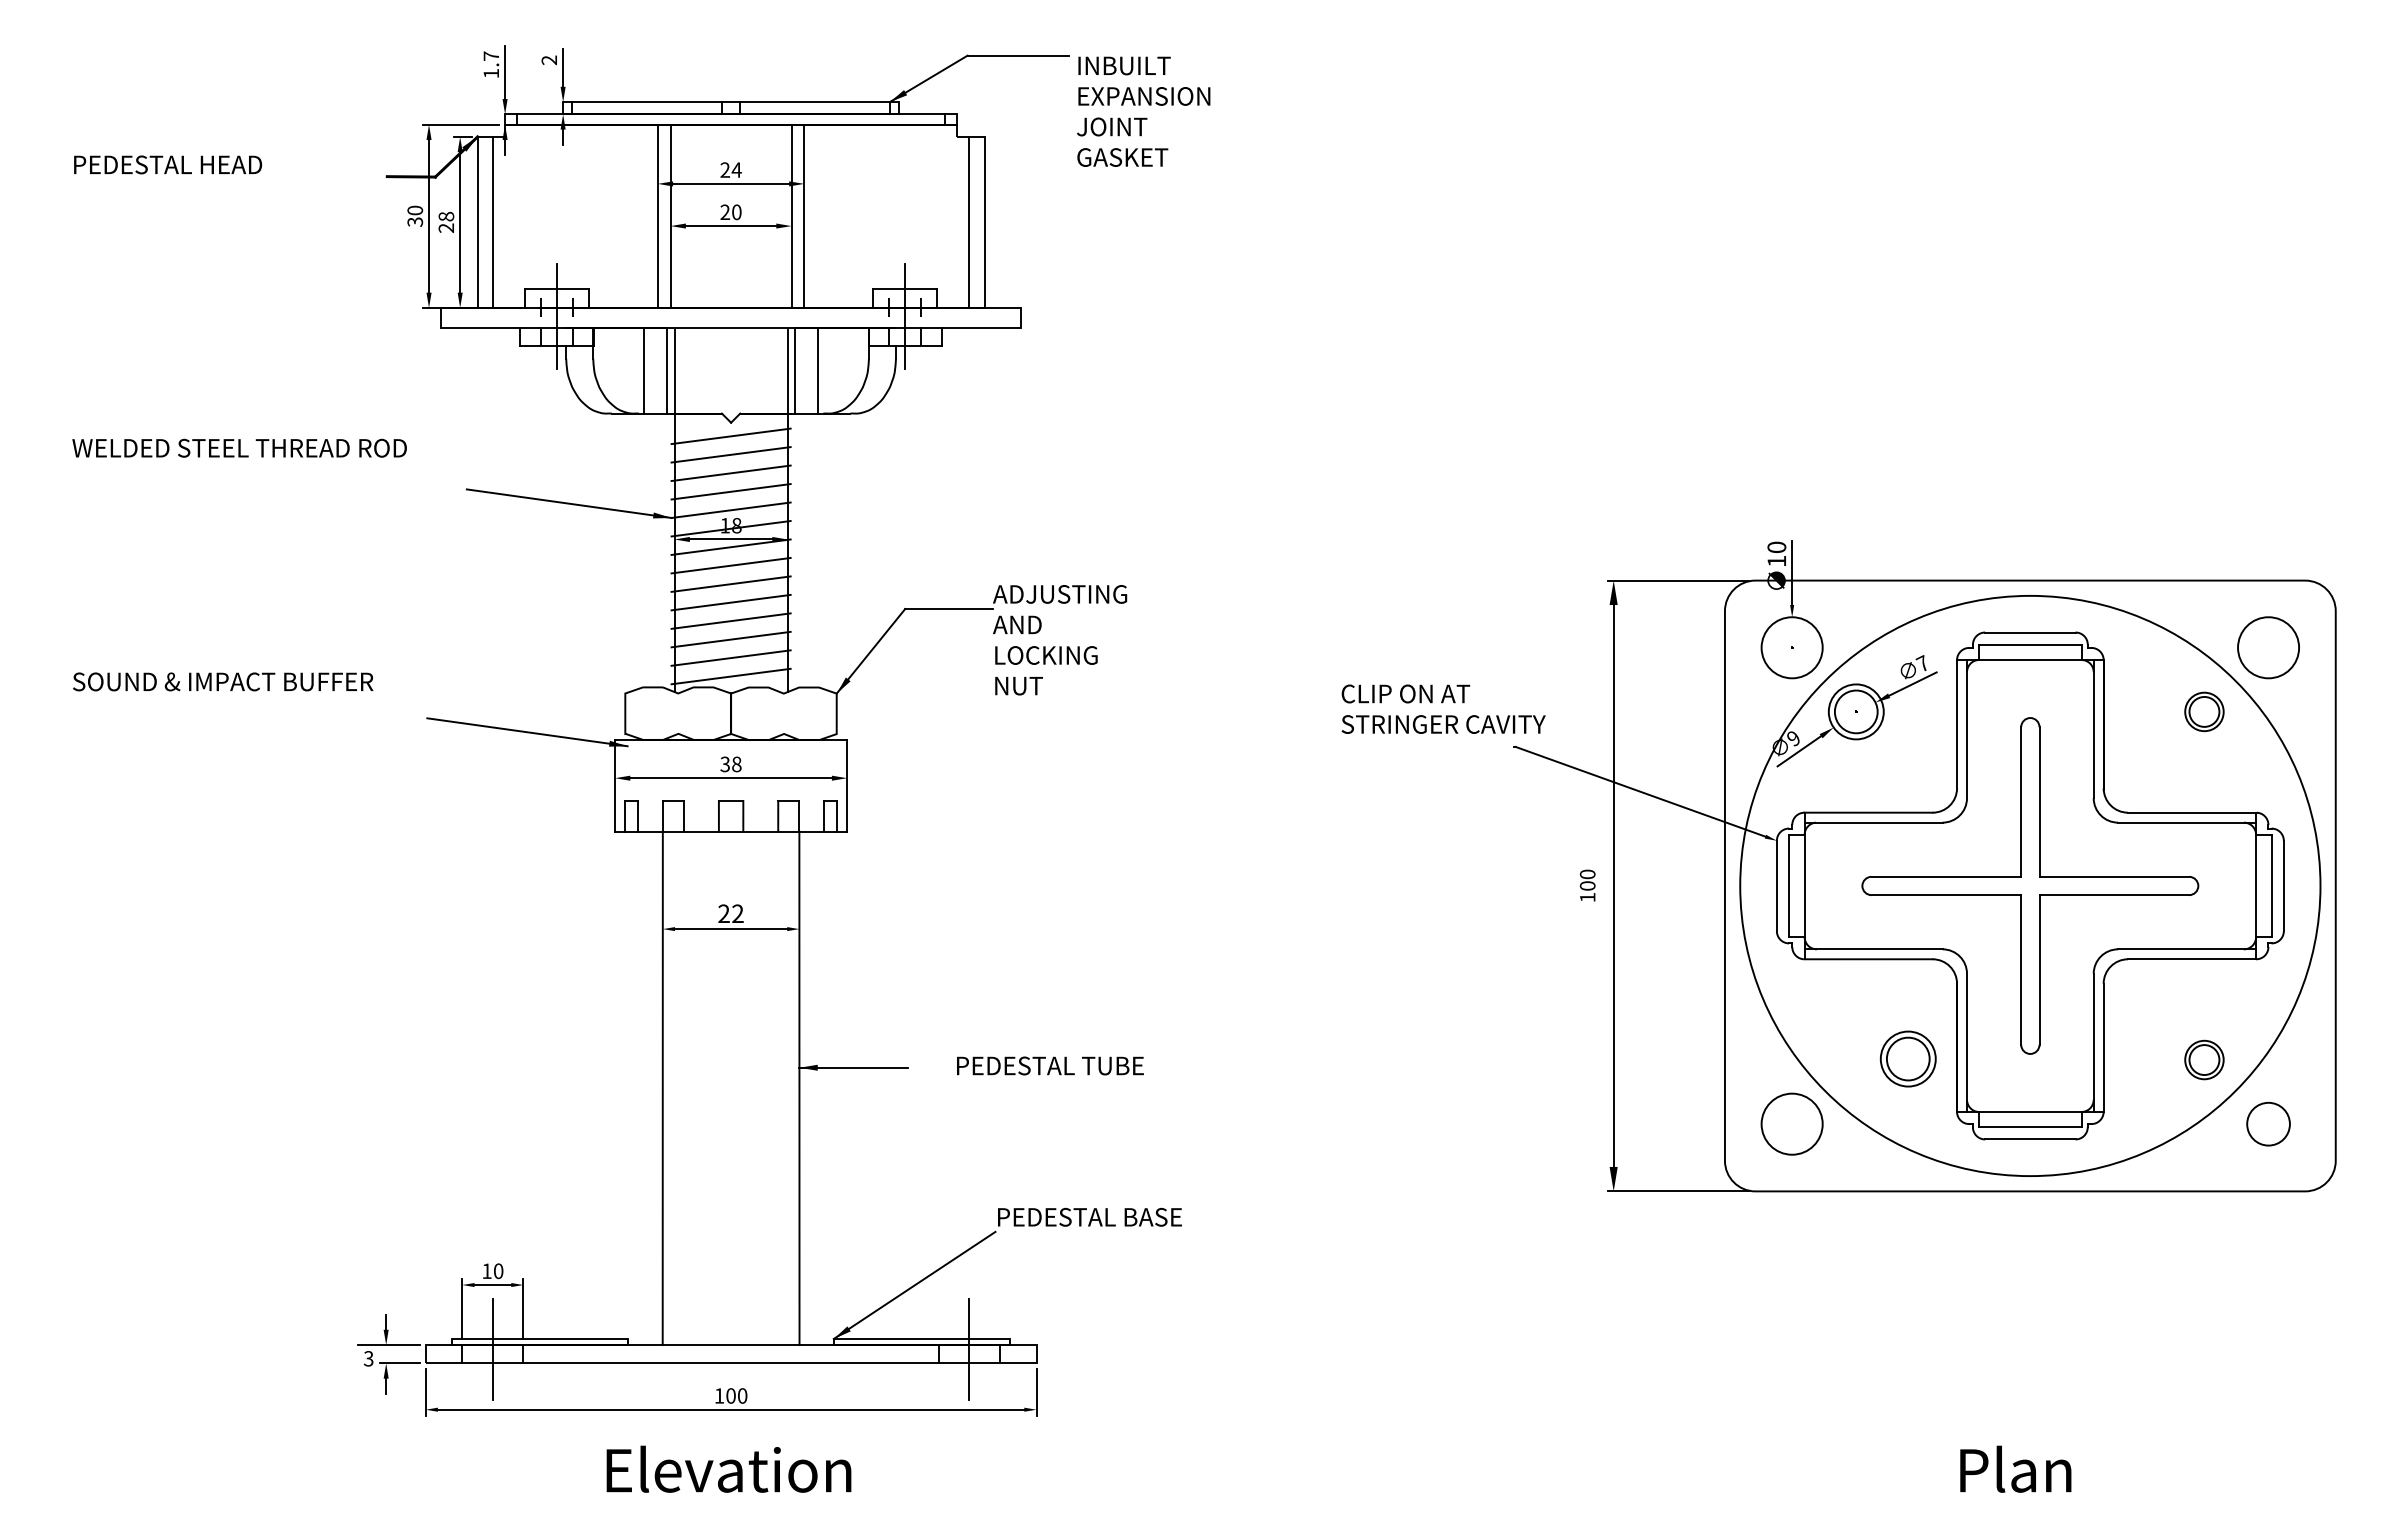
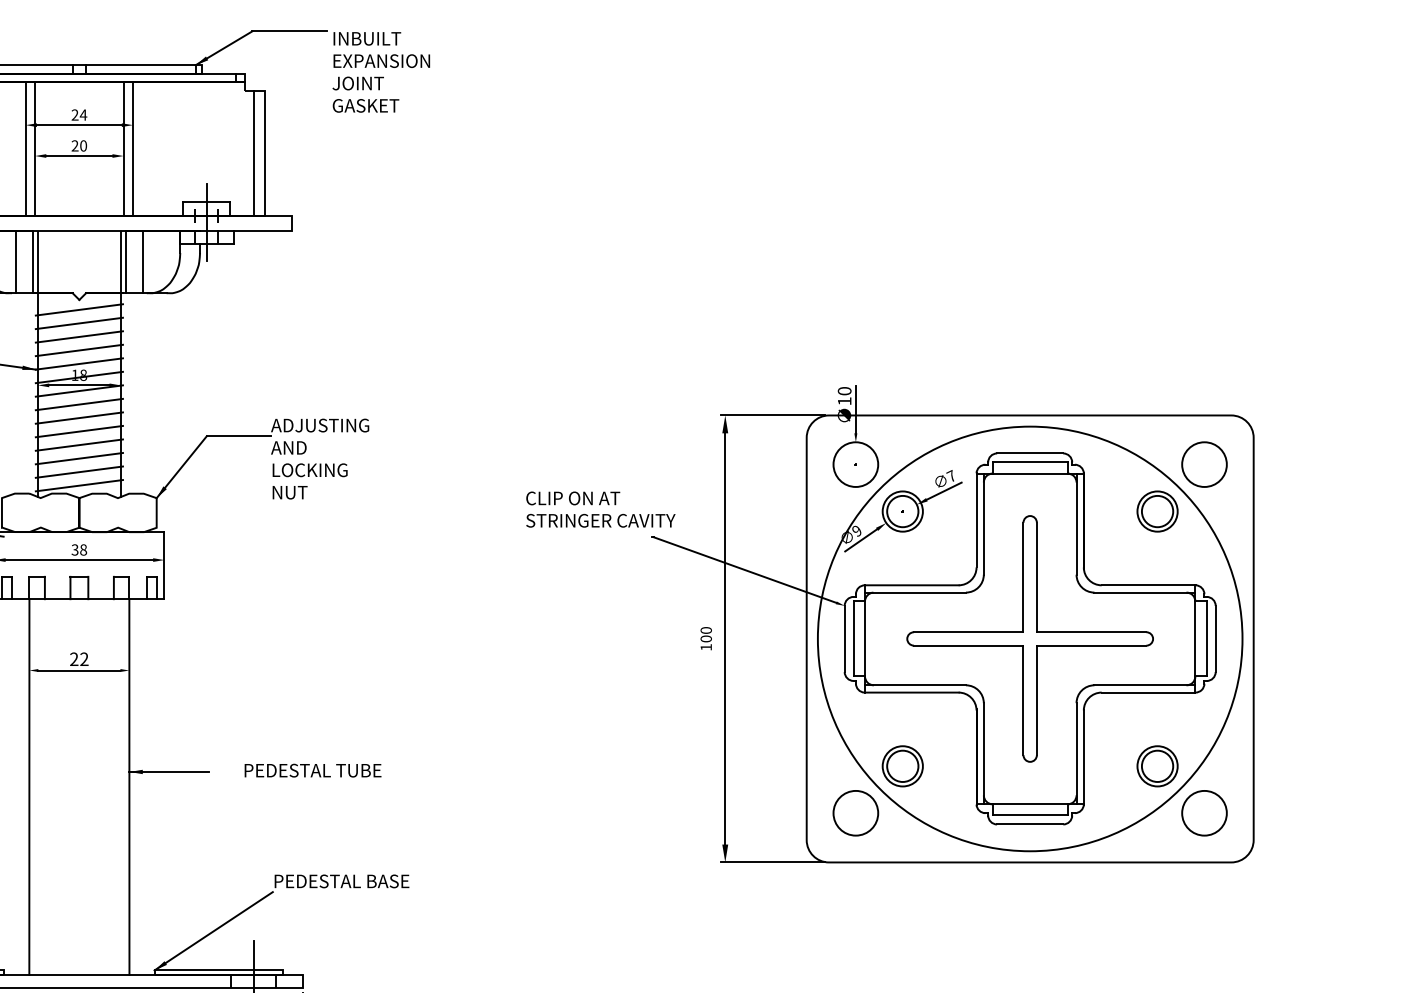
part: (2204, 711) -> (1157, 511), size x1.43
part: (1907, 1058) -> (902, 765), moved
part: (2204, 1059) -> (1157, 765), size x1.43
circle: (2268, 1123) -> (1204, 812), size x1.43

